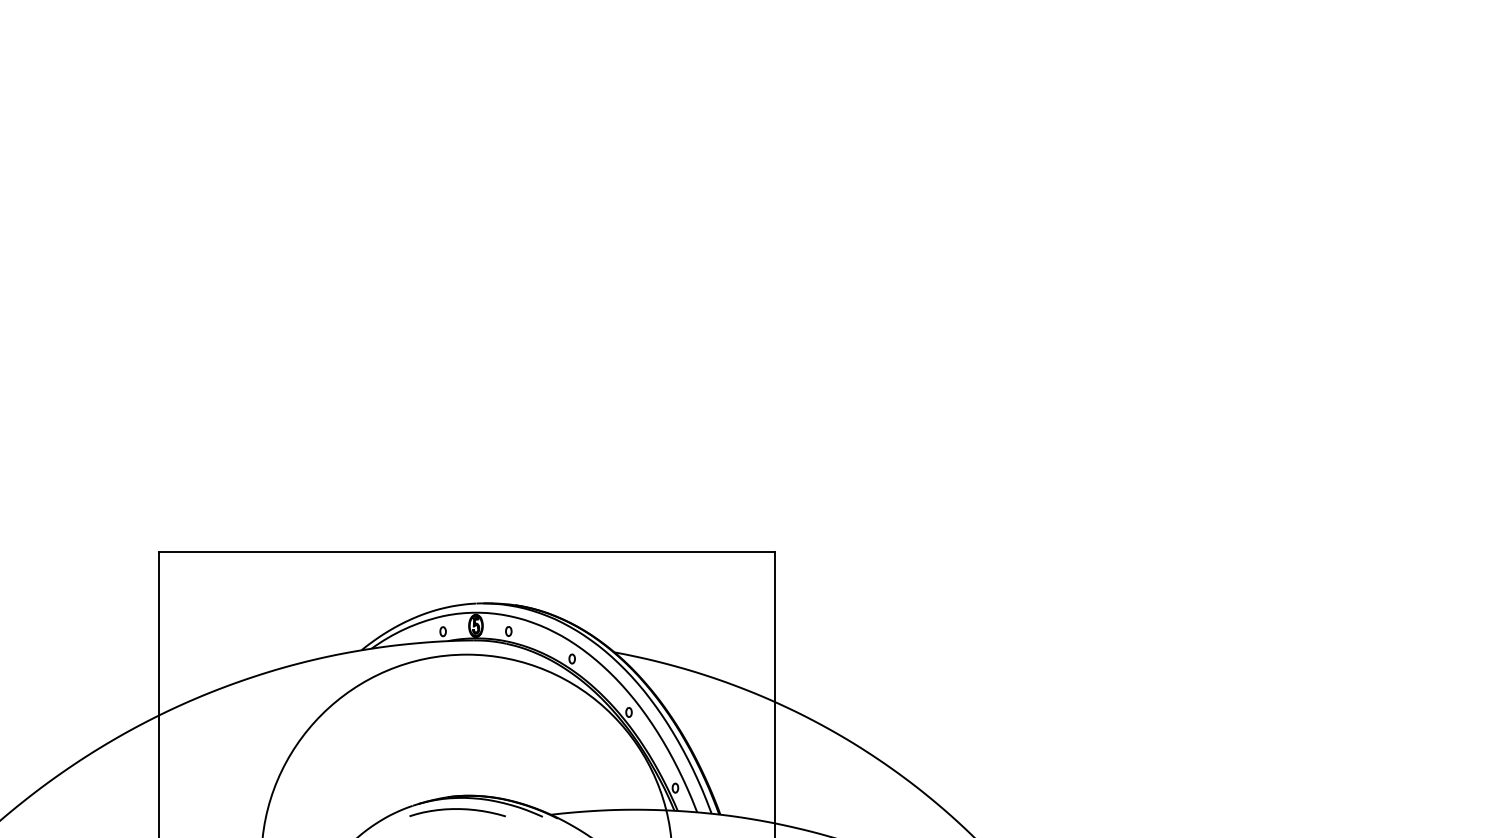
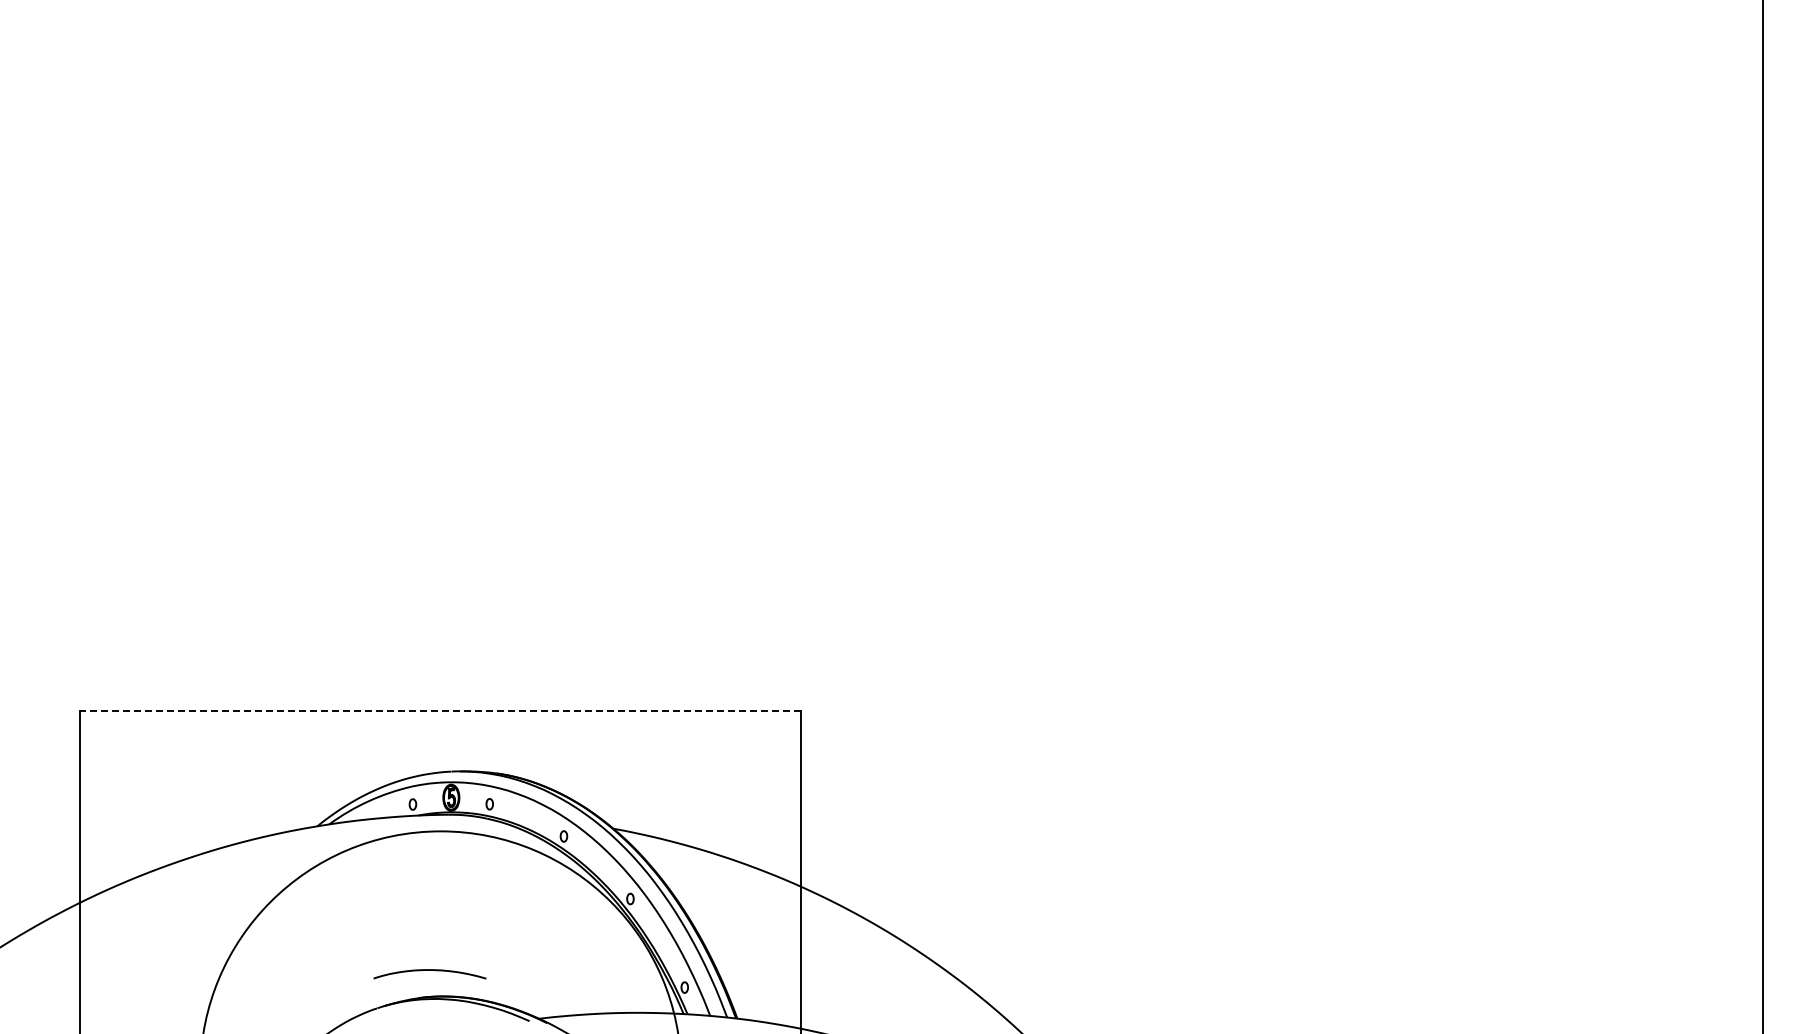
line: (466, 552) -> (440, 711), solid -> dashed
curve: (457, 809) -> (429, 970), moved

